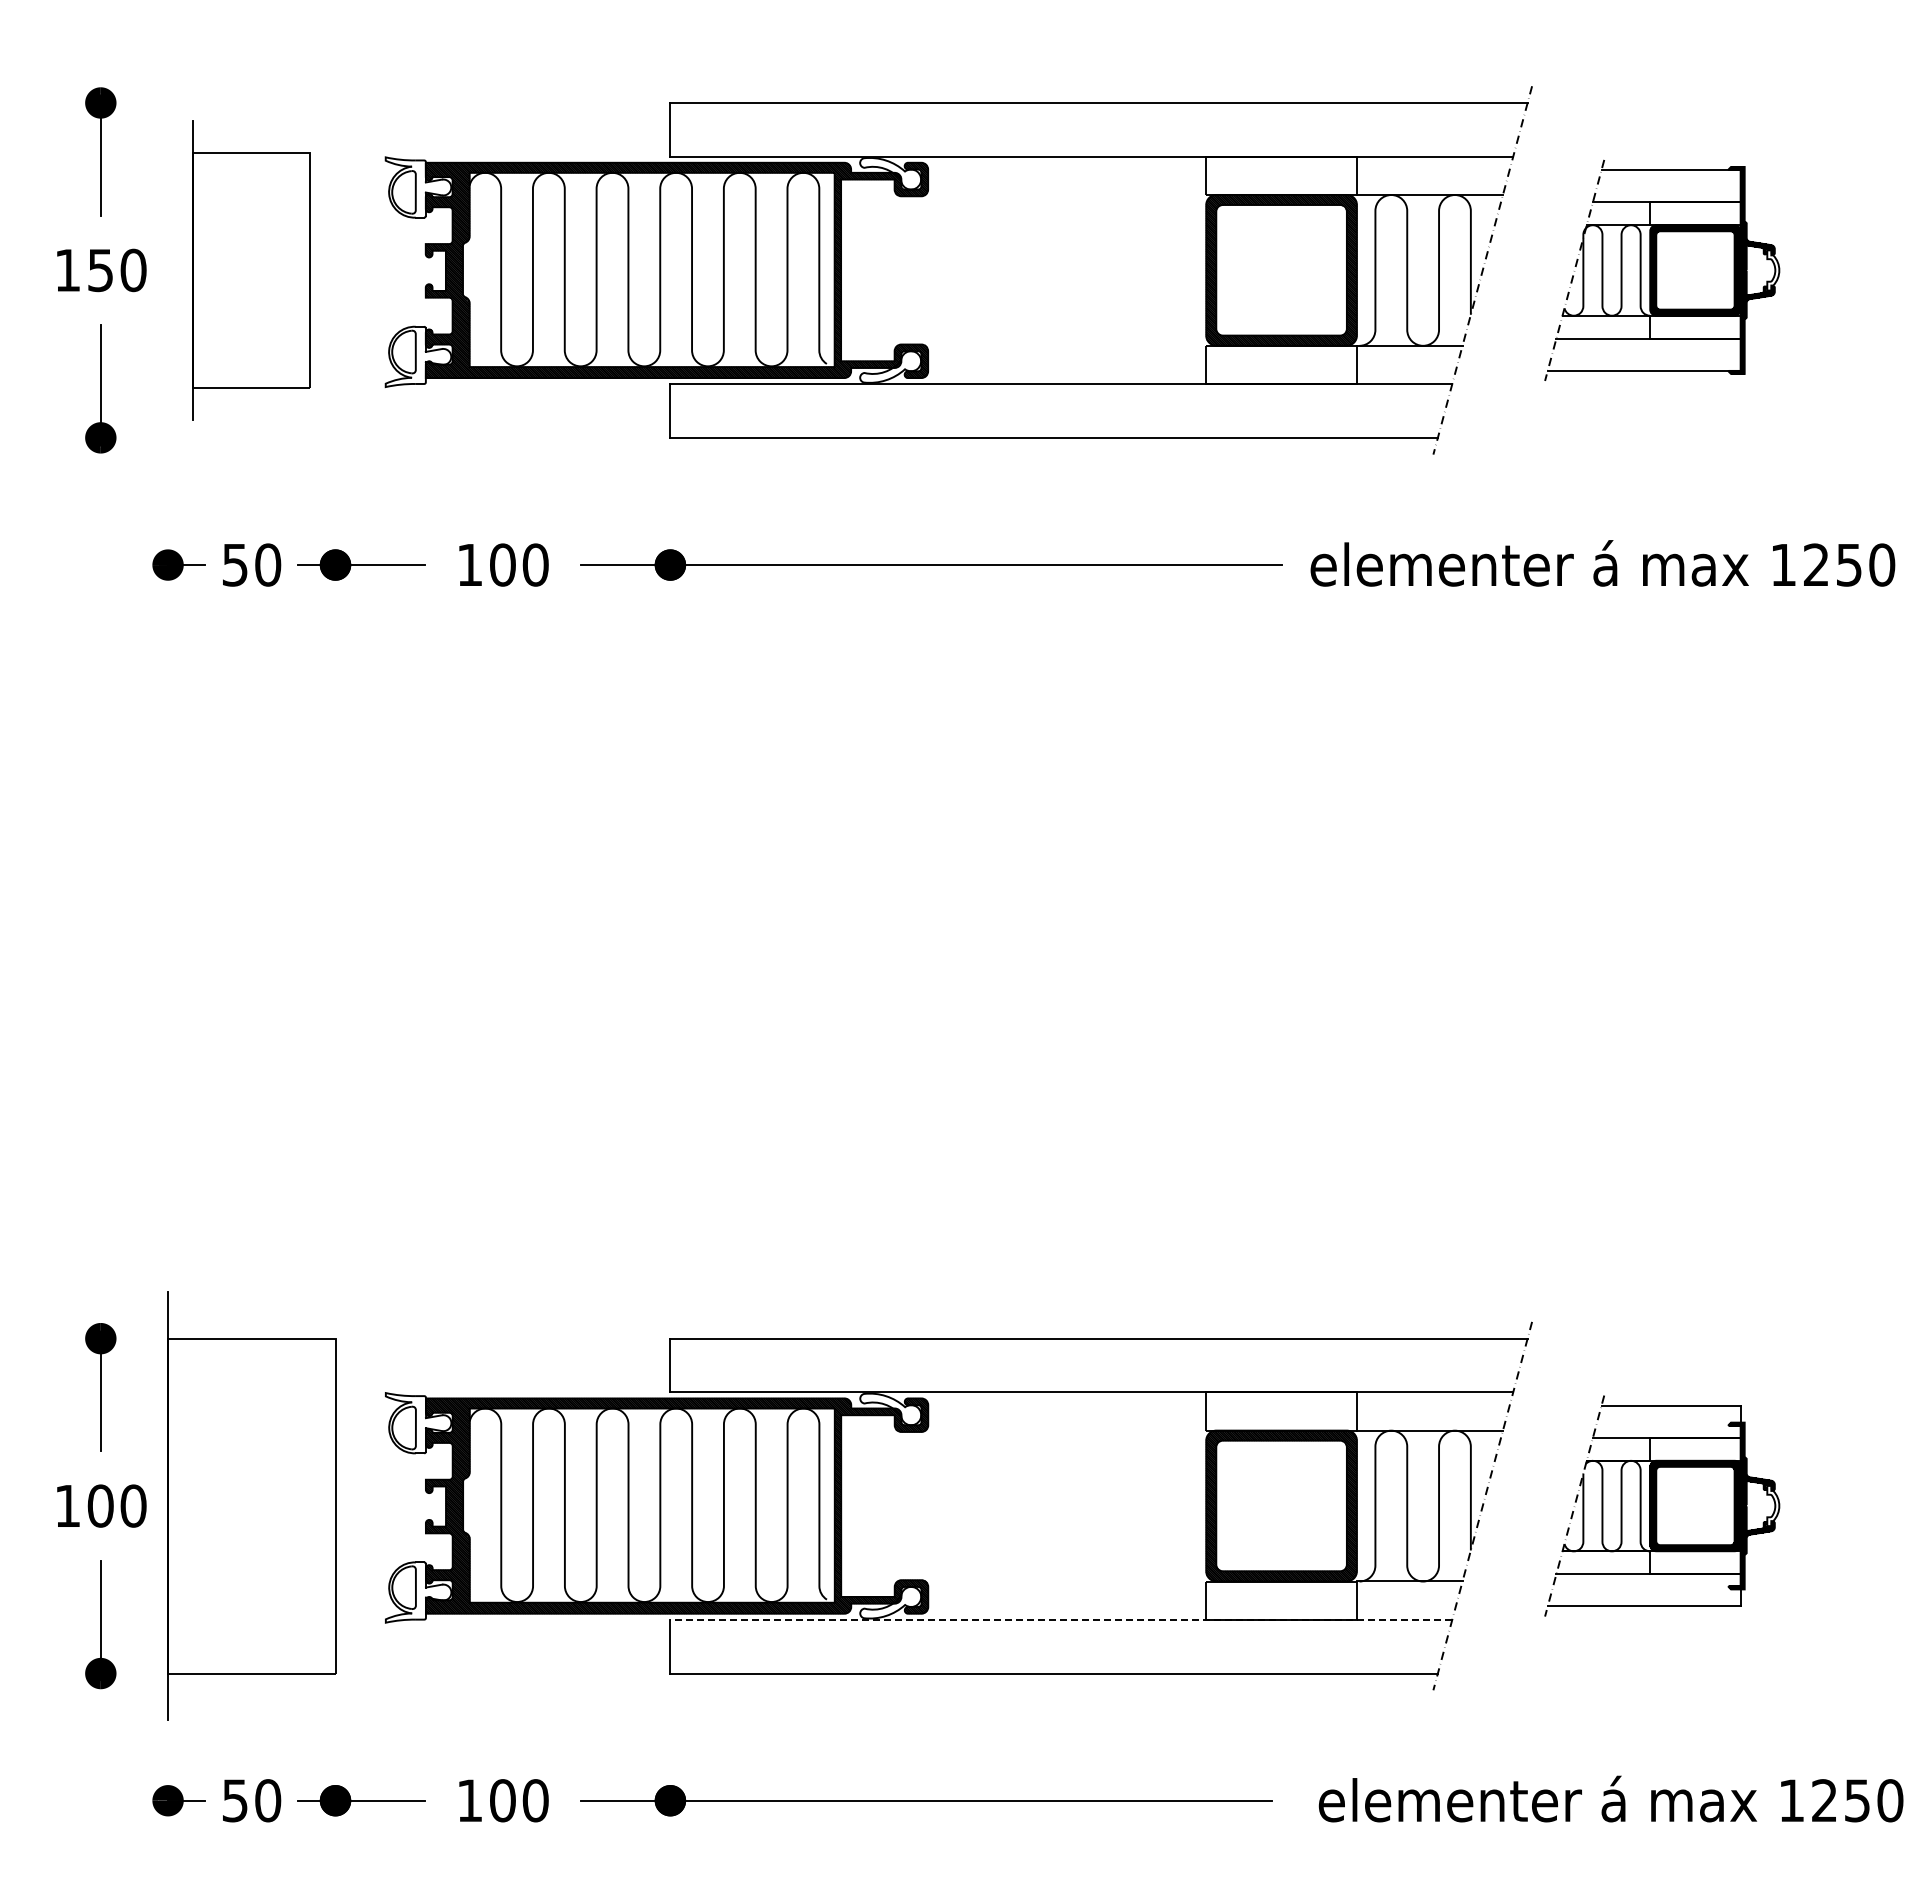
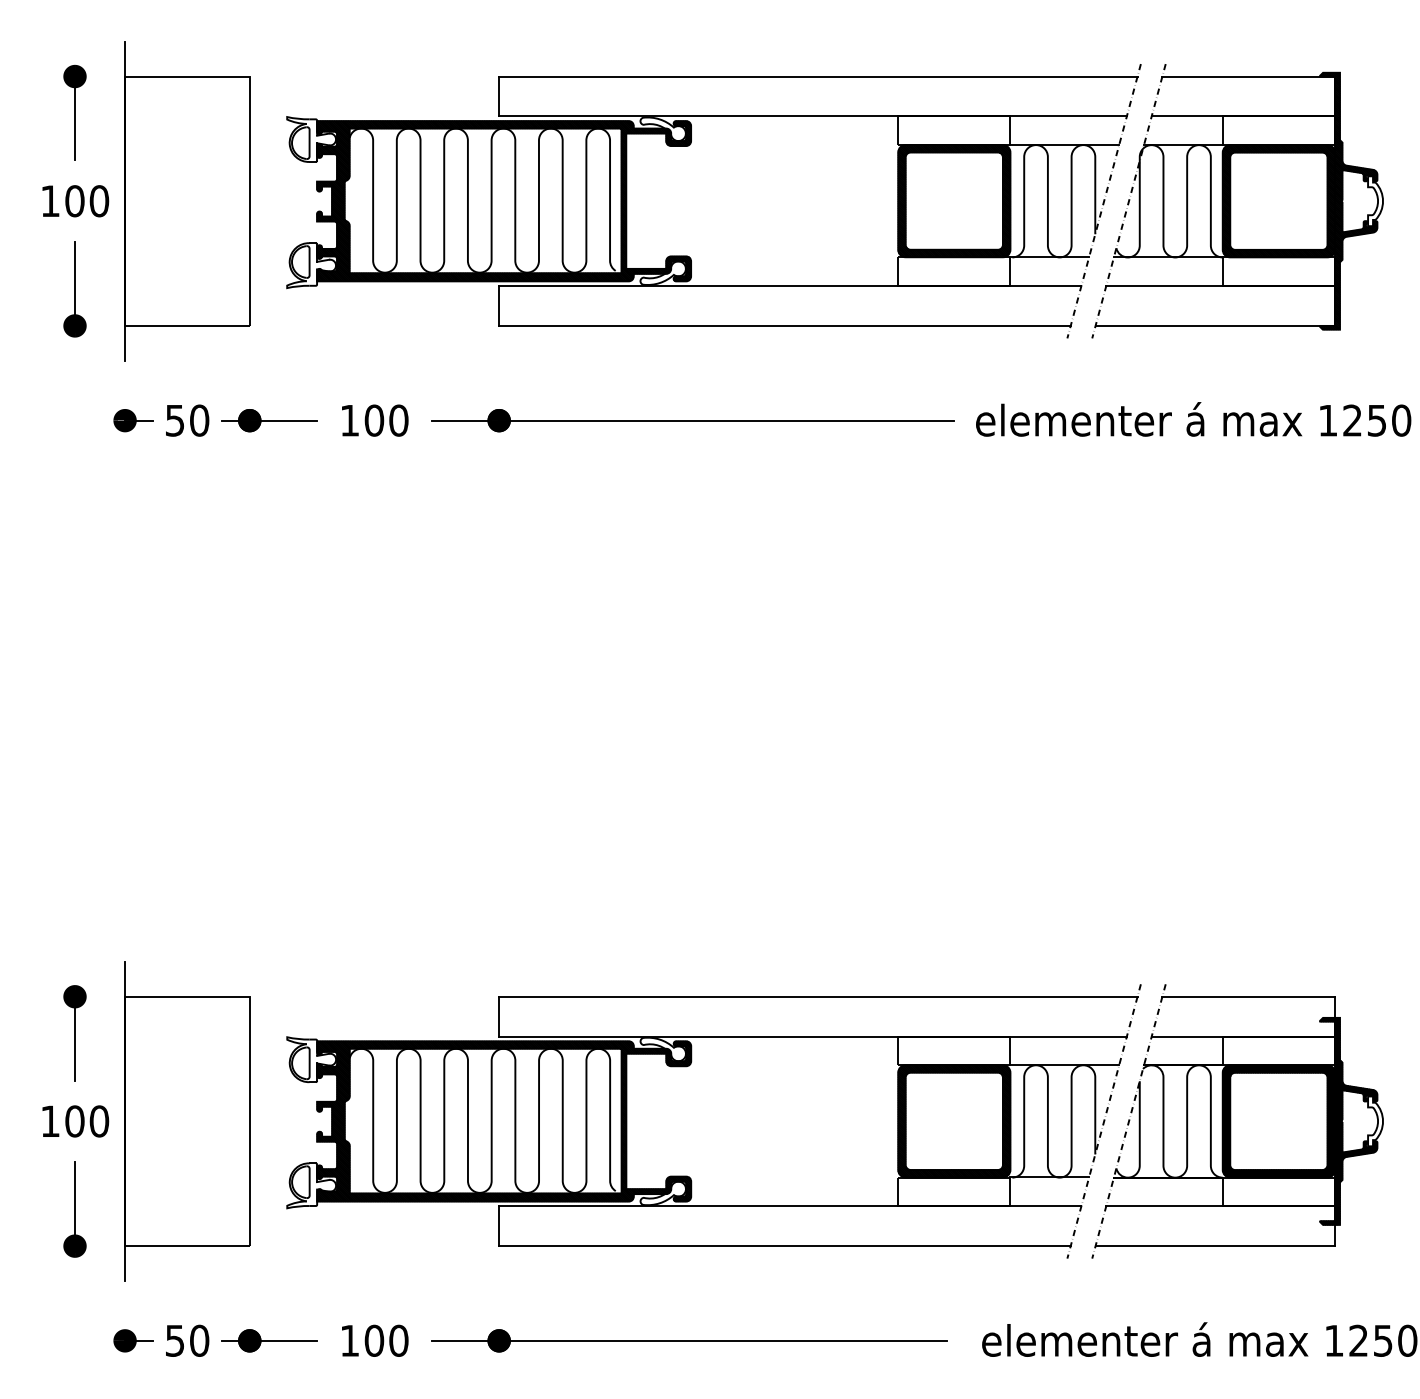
text: (100, 270) -> (74, 201), 150 -> 100
part: (251, 270) -> (187, 201), size x1.43
part: (1662, 270) -> (1237, 201), size x1.67
part: (1662, 1505) -> (1237, 1121), size x1.67
line: (1061, 1619) -> (790, 1205), dashed -> solid

